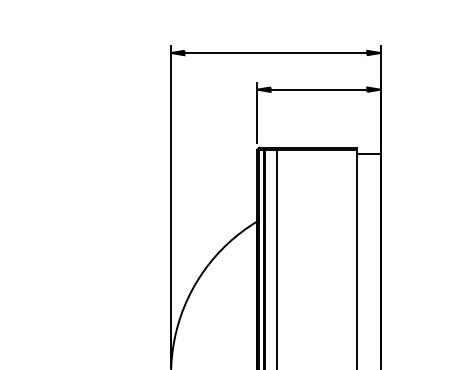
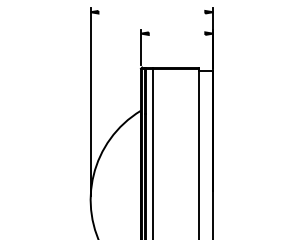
line: (275, 53) -> (151, 12), removed
line: (317, 89) -> (176, 33), removed

